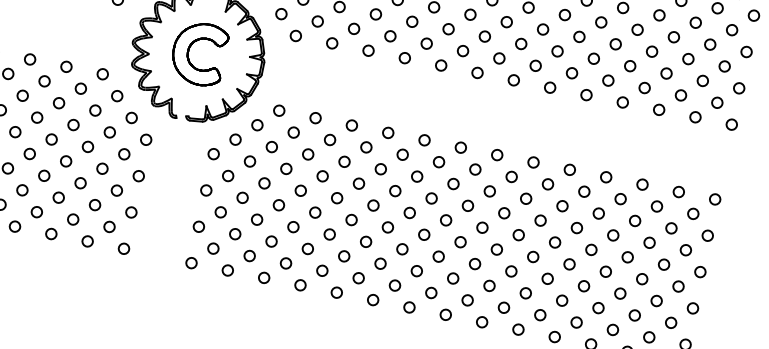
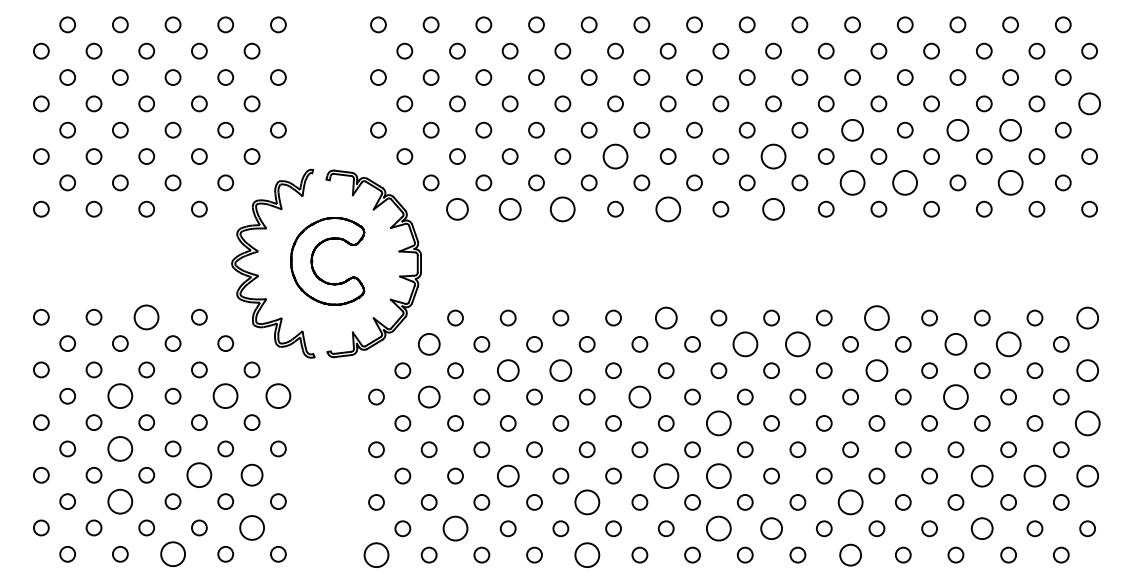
circle: (412, 21) -> (615, 156), size x1.6
circle: (296, 35) -> (457, 208), size x1.4
circle: (579, 36) -> (852, 129), size x1.4
circle: (331, 42) -> (509, 208), size x1.4
circle: (521, 43) -> (773, 156), size x1.6
circle: (368, 50) -> (562, 208), size x1.6
circle: (651, 51) -> (957, 129), size x1.4
circle: (746, 51) -> (1089, 103), size x1.4
circle: (688, 58) -> (1010, 129), size x1.4
circle: (440, 64) -> (667, 208), size x1.6
circle: (66, 66) -> (146, 316), size x1.6
circle: (572, 72) -> (852, 182), size x1.6
circle: (513, 79) -> (773, 208), size x1.4
circle: (608, 80) -> (905, 182), size x1.6
circle: (680, 95) -> (1010, 182), size x1.6
circle: (37, 117) -> (120, 396), size x1.6
circle: (256, 125) -> (428, 344), size x1.4
circle: (109, 132) -> (225, 396), size x1.6
circle: (424, 139) -> (665, 317), size x1.4
circle: (146, 140) -> (278, 396), size x1.6
circle: (29, 153) -> (120, 448), size x1.6
circle: (307, 154) -> (507, 370), size x1.4
circle: (249, 161) -> (428, 396), size x1.4
circle: (344, 161) -> (560, 370), size x1.4
circle: (474, 169) -> (744, 344), size x1.6
circle: (569, 169) -> (876, 317), size x1.6
circle: (511, 176) -> (797, 344), size x1.6
circle: (80, 183) -> (199, 475), size x1.6
circle: (22, 190) -> (120, 501), size x1.6
circle: (116, 190) -> (251, 475), size x1.4
circle: (395, 190) -> (639, 396), size x1.4
circle: (620, 199) -> (955, 344), size x1.4
circle: (715, 199) -> (1087, 317), size x1.4
circle: (562, 205) -> (876, 370), size x1.4
circle: (656, 206) -> (1008, 344), size x1.6
circle: (445, 220) -> (718, 423), size x1.6
circle: (109, 226) -> (251, 527), size x1.6
circle: (293, 226) -> (507, 475), size x1.4
circle: (50, 234) -> (172, 554), size x1.6
circle: (613, 234) -> (955, 396), size x1.6
circle: (707, 235) -> (1087, 370), size x1.4
circle: (401, 248) -> (665, 475), size x1.6
circle: (249, 255) -> (455, 528), size x1.6
circle: (343, 256) -> (586, 502), size x1.6
circle: (438, 256) -> (718, 475), size x1.6
circle: (191, 262) -> (376, 554), size x1.6
circle: (700, 272) -> (1087, 423), size x1.6
circle: (336, 292) -> (586, 554), size x1.6
circle: (431, 292) -> (718, 528), size x1.6
circle: (525, 293) -> (850, 502), size x1.6
circle: (620, 293) -> (982, 475), size x1.4
circle: (467, 300) -> (771, 528), size x1.4
circle: (656, 300) -> (1034, 475), size x1.4
circle: (692, 307) -> (1087, 475), size x1.4
circle: (518, 329) -> (850, 554), size x1.4
circle: (613, 329) -> (982, 528), size x1.4

